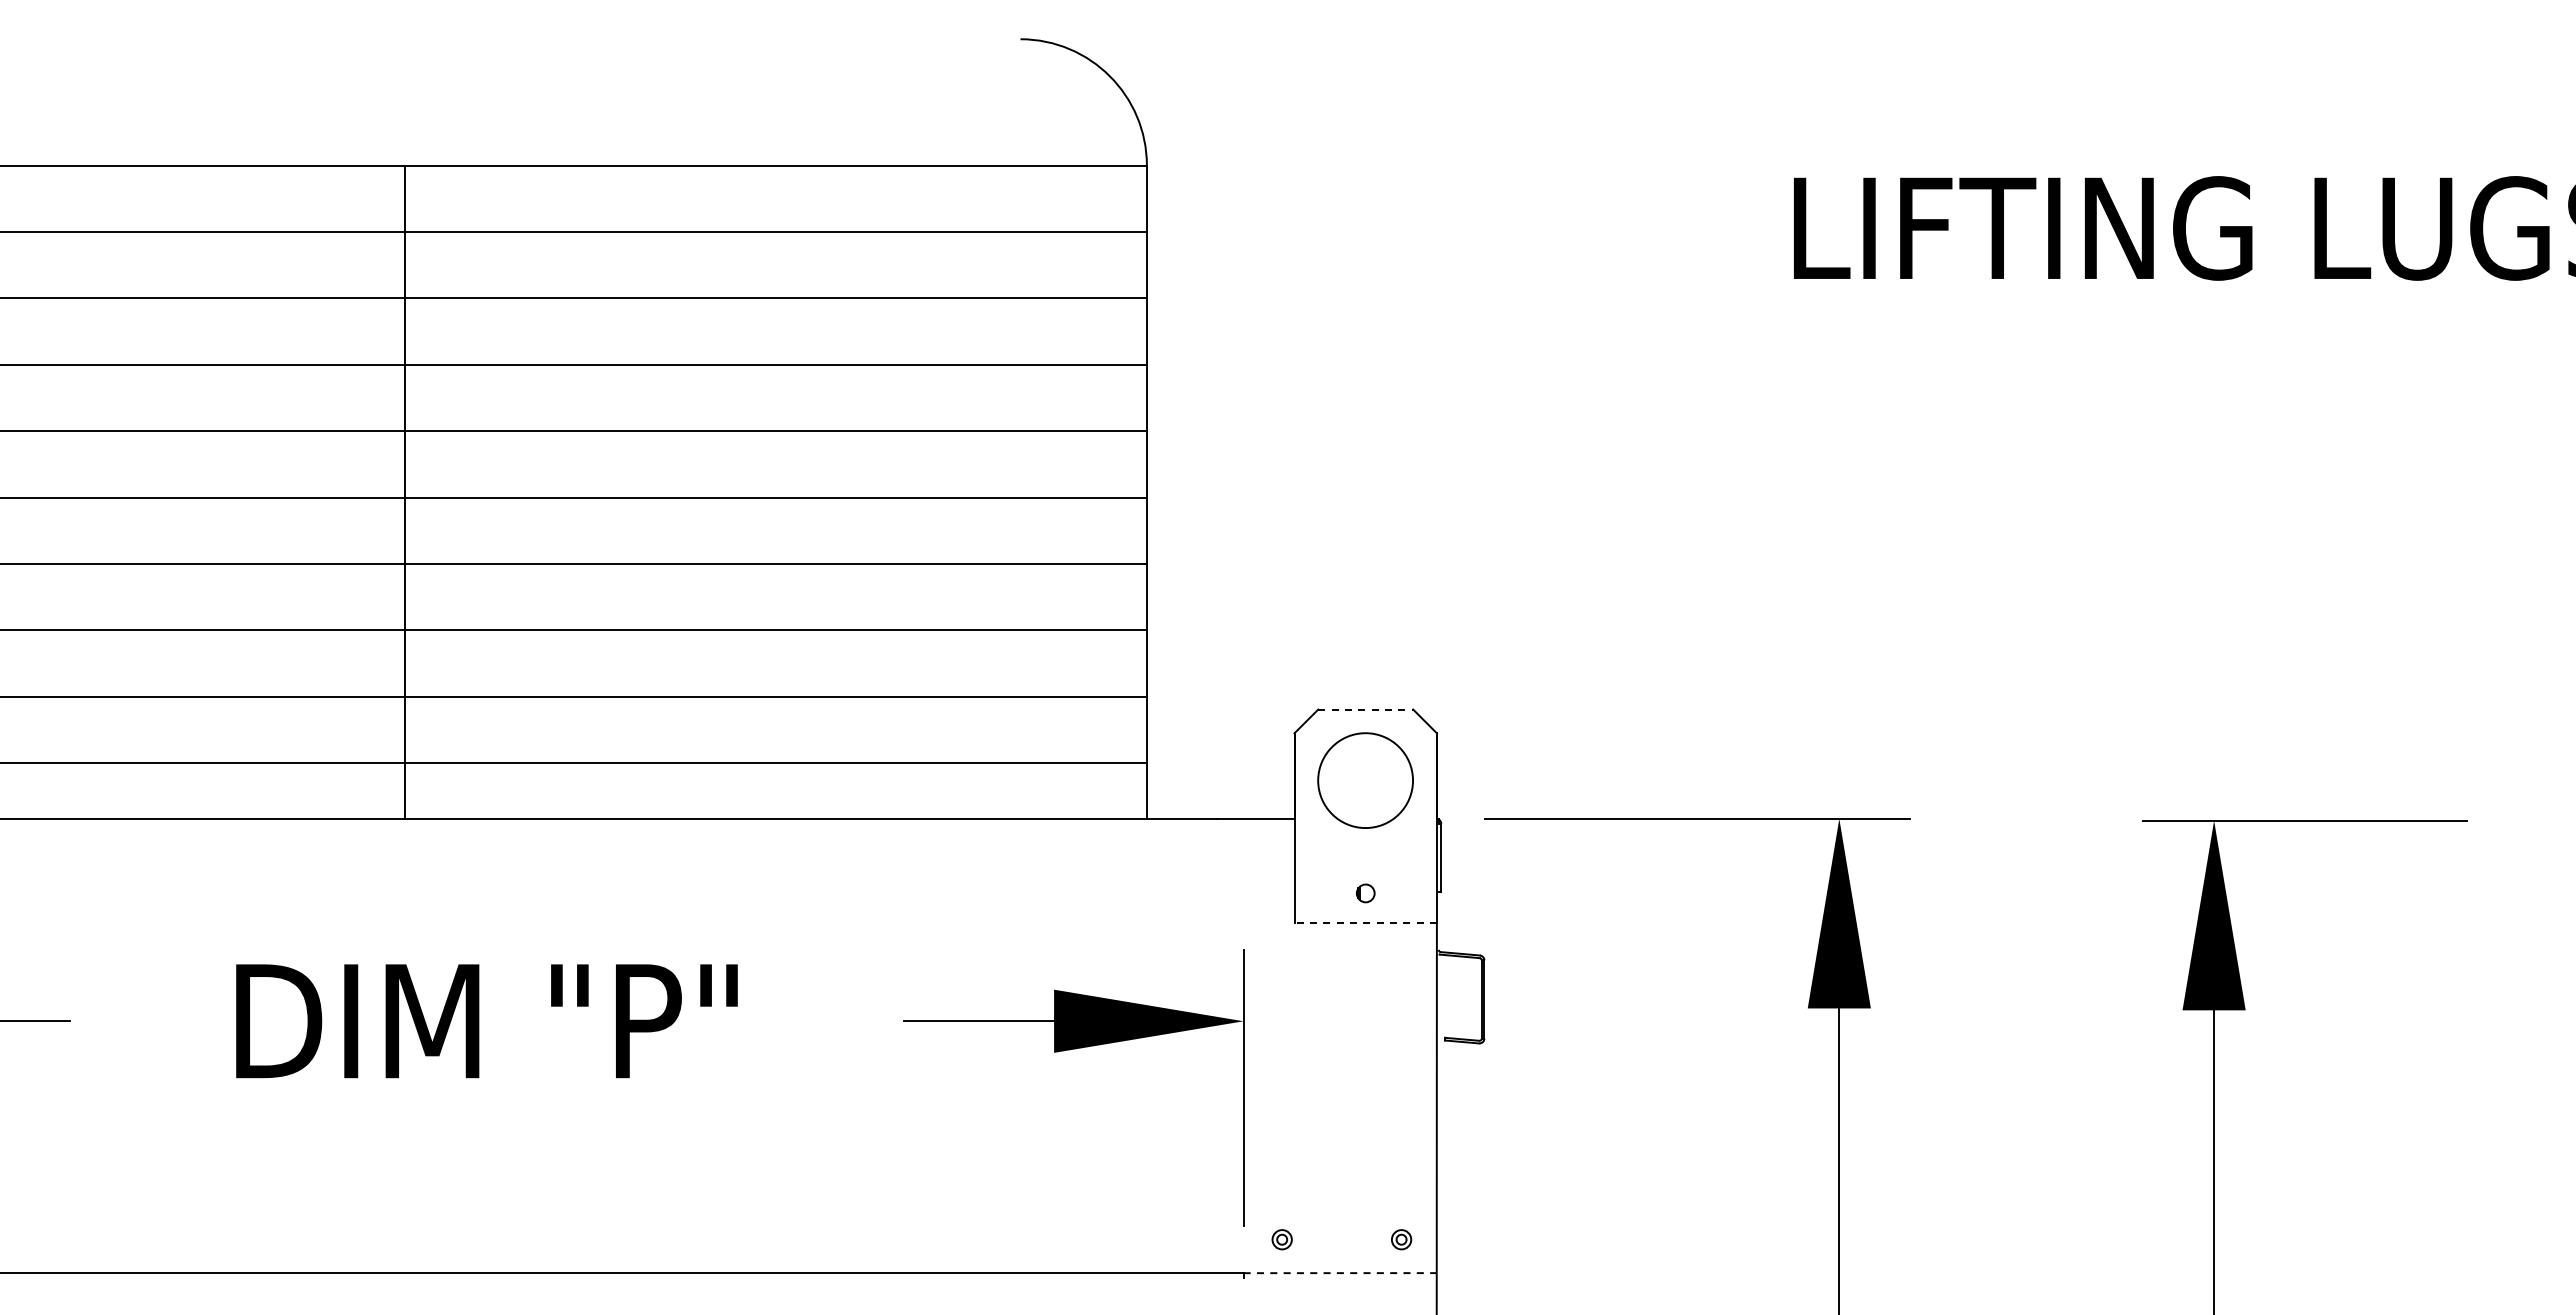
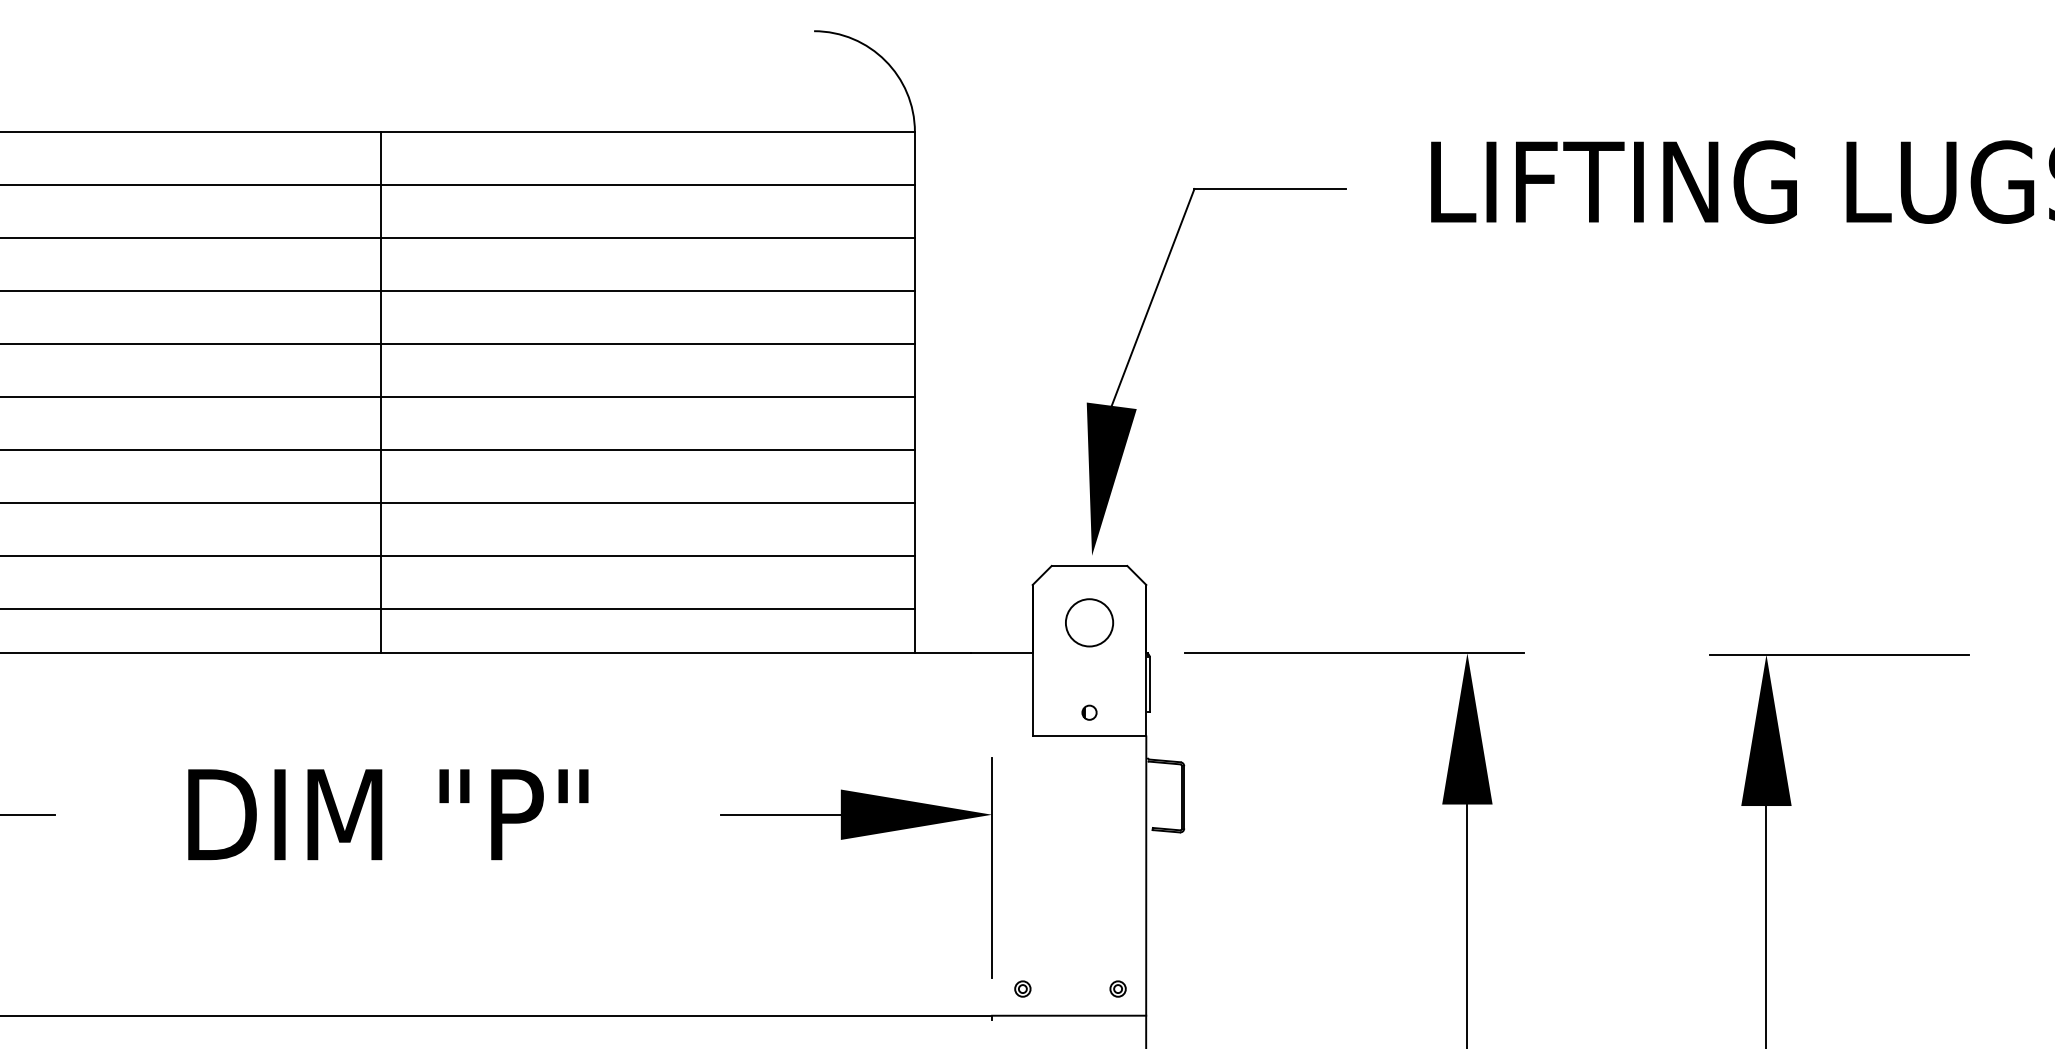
part: (1424, 431) -> (1136, 344), added
line: (405, 491) -> (380, 392), moved
line: (1366, 709) -> (1090, 565), dashed -> solid
circle: (1365, 780) -> (1089, 622), size x0.62
line: (1365, 923) -> (1089, 736), dashed -> solid
line: (1340, 1273) -> (1069, 1016), dashed -> solid

